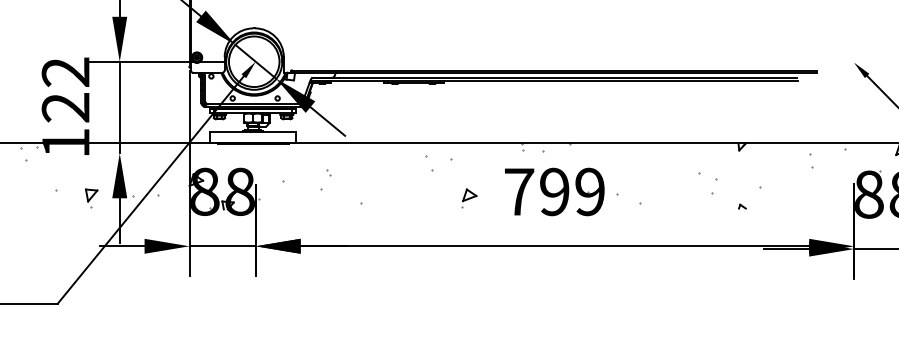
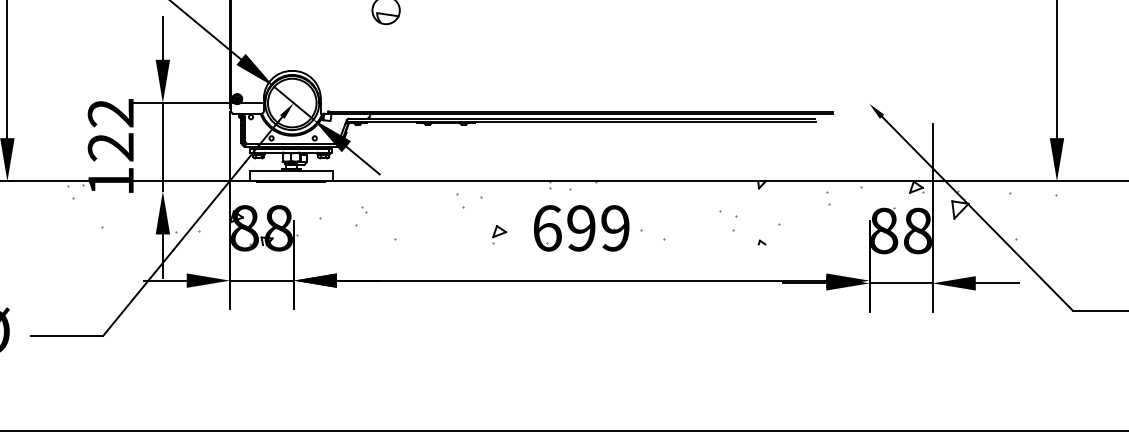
text: (519, 192) -> (547, 228), 799 -> 699
part: (91, 198) -> (135, 234), removed

